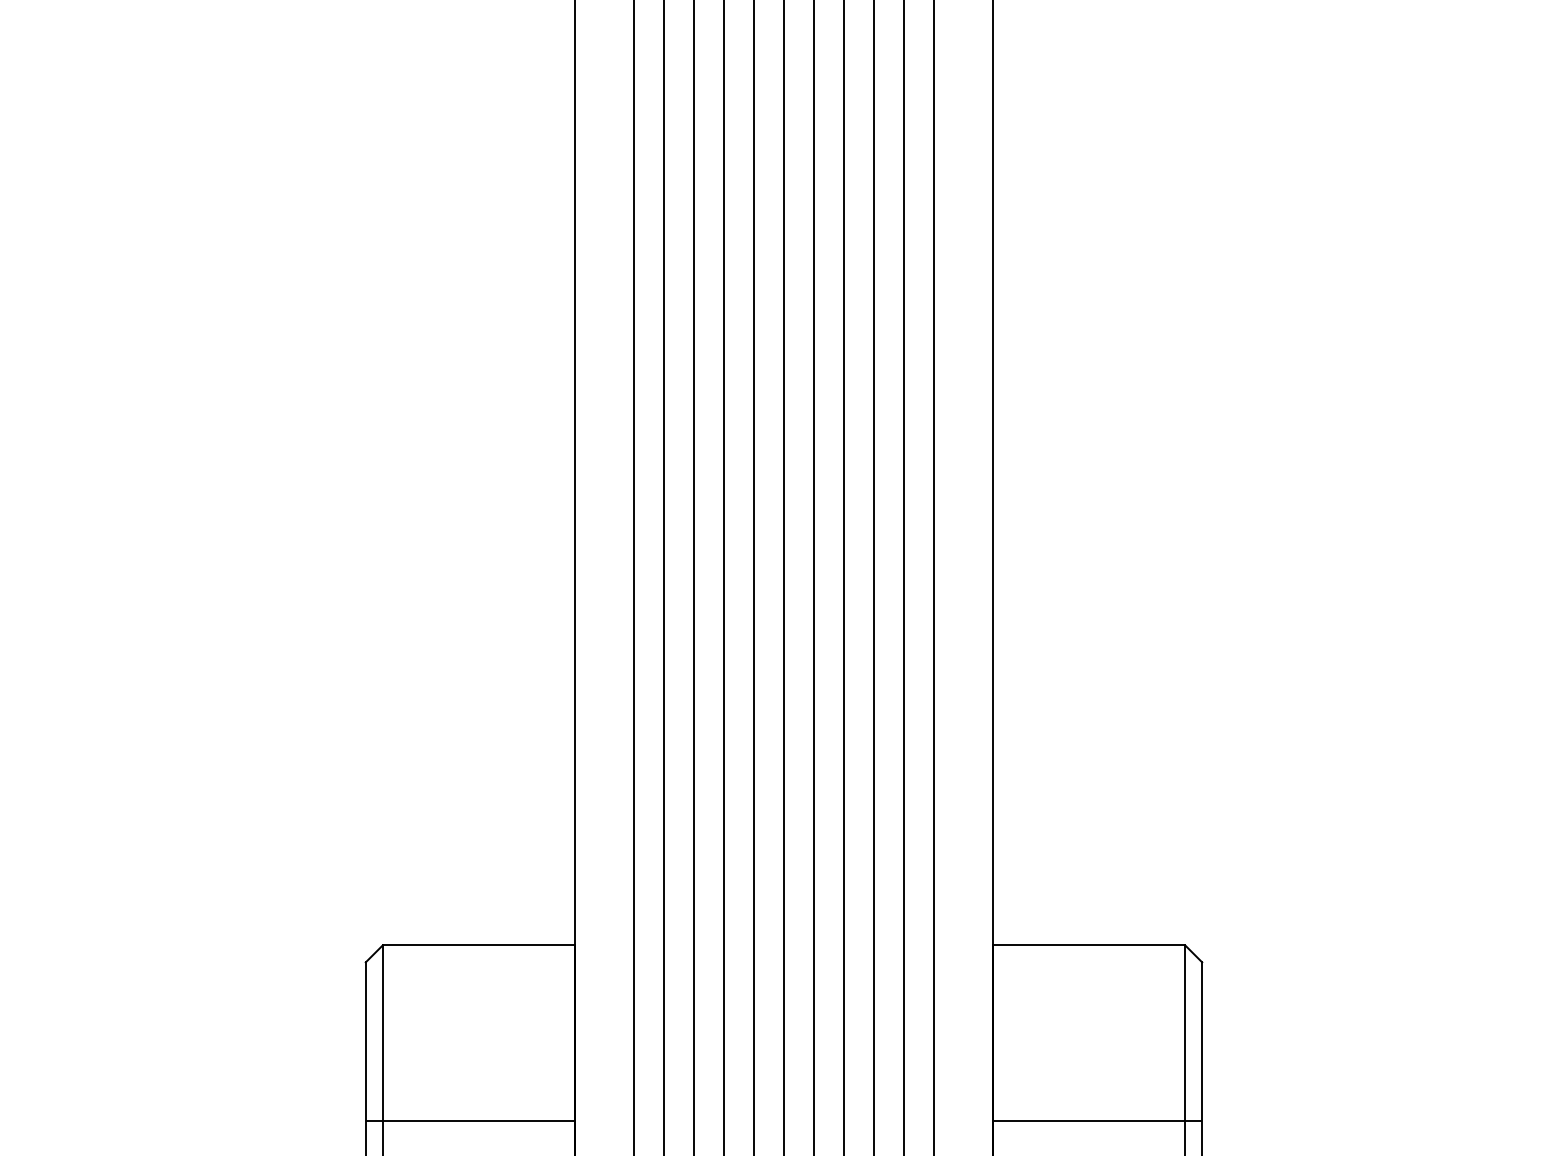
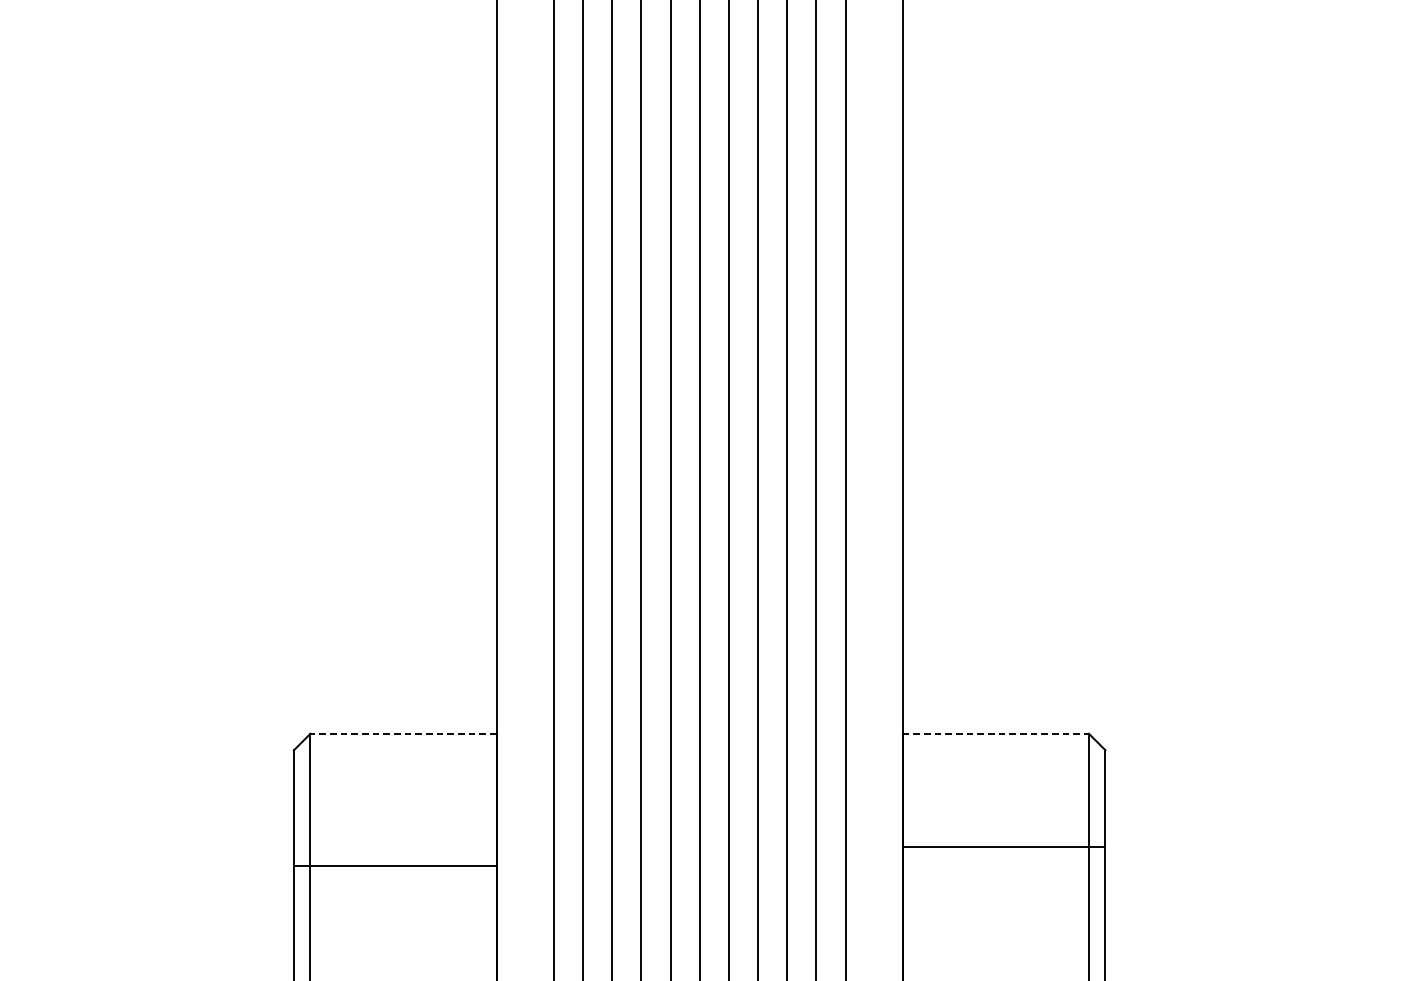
line: (478, 945) -> (403, 733), solid -> dashed
line: (1089, 945) -> (996, 733), solid -> dashed
line: (469, 1121) -> (394, 865), moved
line: (1097, 1121) -> (1003, 847), moved

